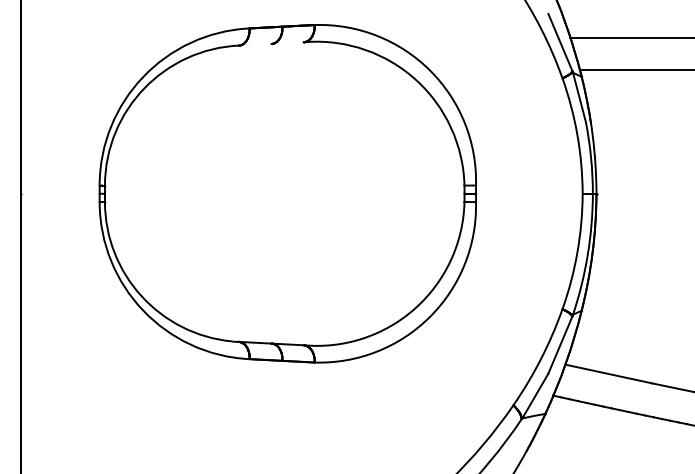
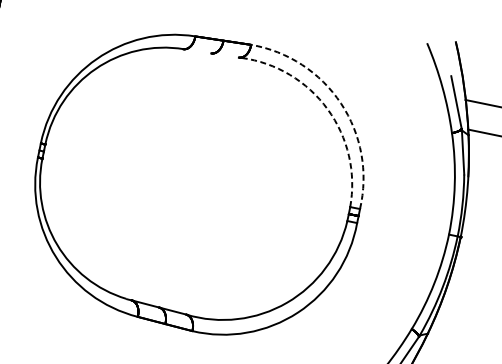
arc: (429, 70) -> (340, 103), solid -> dashed
arc: (416, 80) -> (327, 109), solid -> dashed

